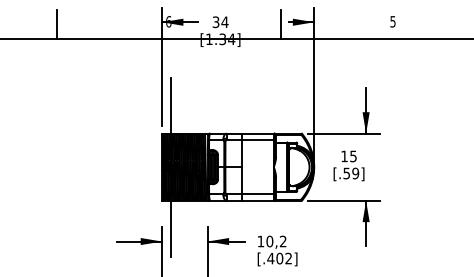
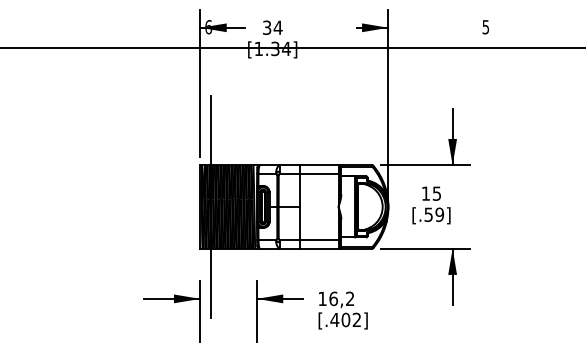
line: (57, 24) -> (70, 30), removed
line: (281, 24) -> (347, 30), removed
text: (269, 241) -> (333, 298), 10,2 -> 16,2

